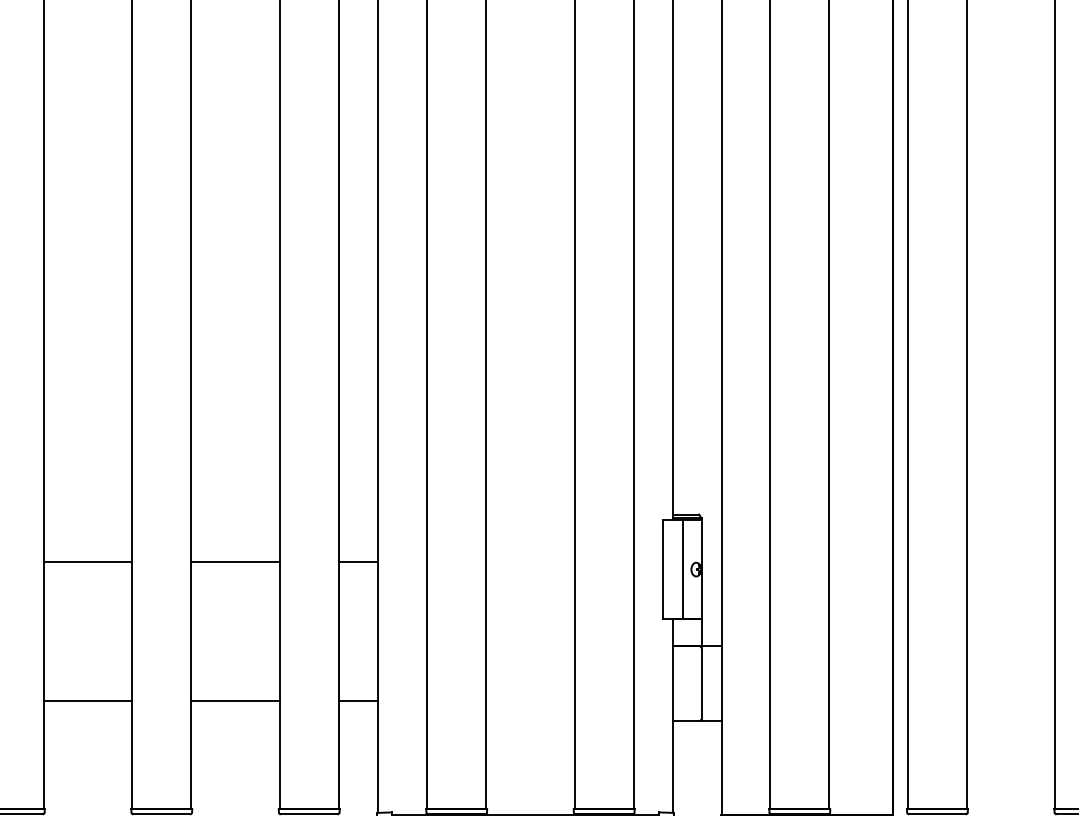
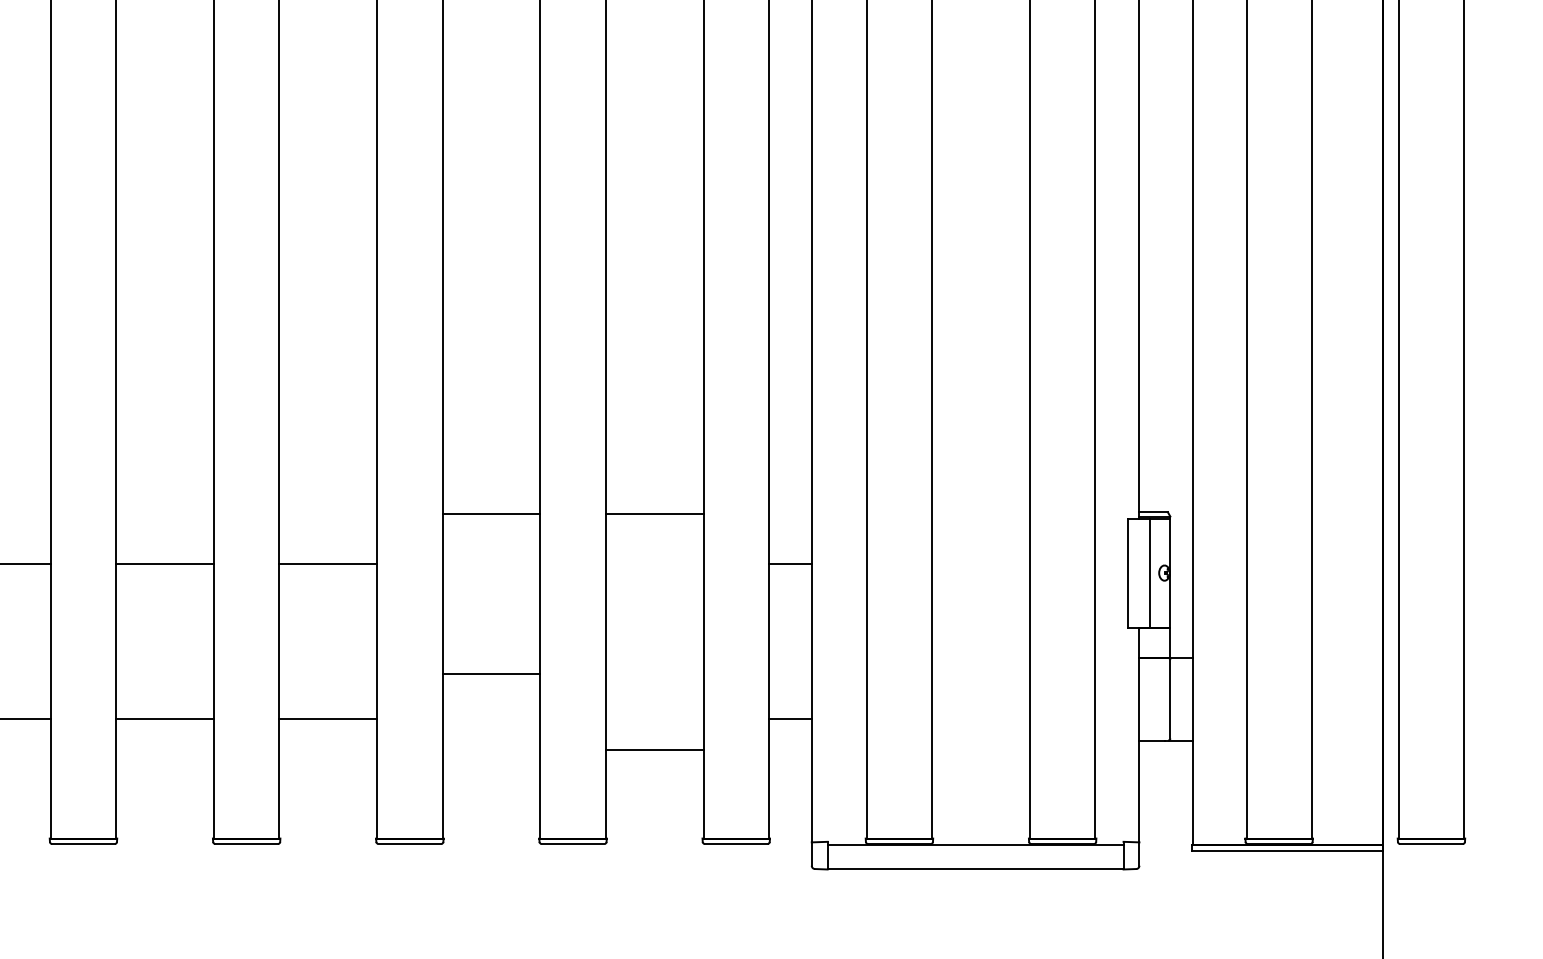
line: (88, 561) -> (491, 514), moved
line: (235, 561) -> (654, 514), moved
line: (88, 700) -> (491, 673), moved
line: (235, 700) -> (654, 749), moved

